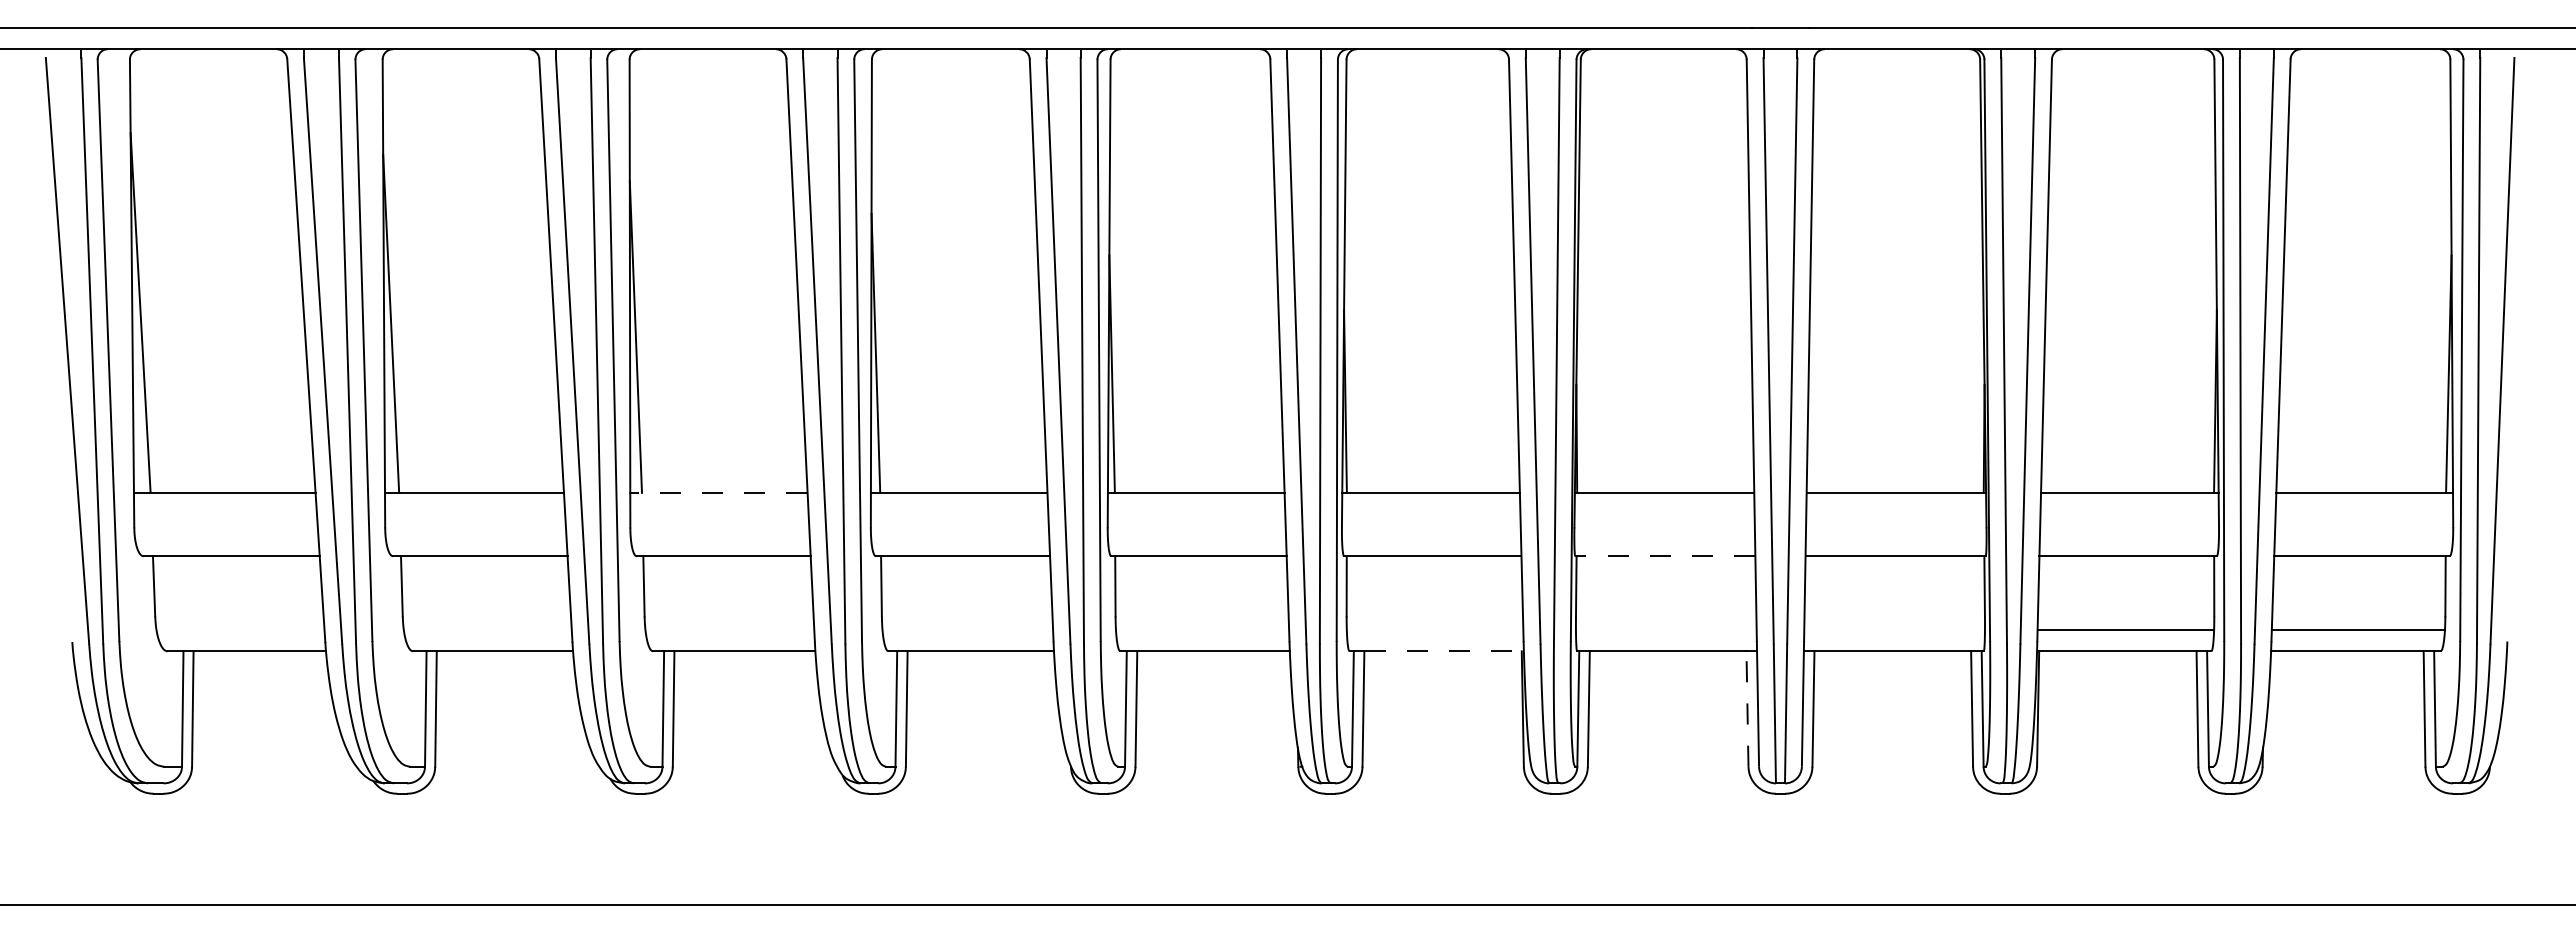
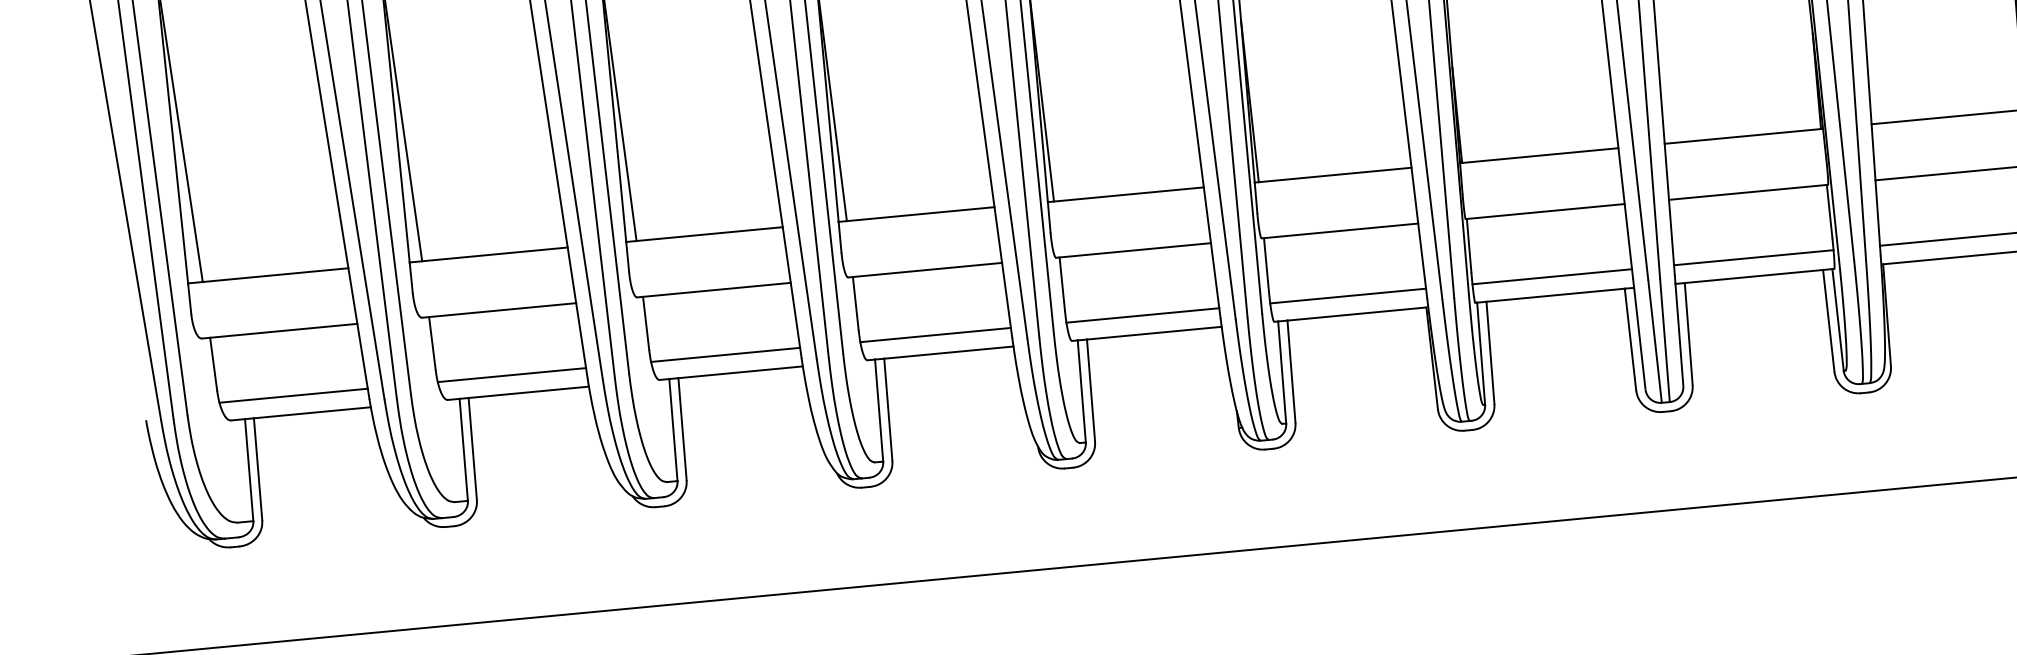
line: (718, 492) -> (704, 234), dashed -> solid
line: (1664, 556) -> (1544, 211), dashed -> solid
line: (240, 630) -> (293, 395), added
line: (487, 630) -> (511, 375), added
line: (729, 630) -> (725, 355), added
line: (967, 630) -> (935, 335), added
line: (1202, 630) -> (1142, 315), added
line: (1434, 630) -> (1347, 296), added
line: (1665, 630) -> (1551, 277), added
line: (1894, 630) -> (1753, 257), added
line: (1443, 651) -> (1357, 314), dashed -> solid
line: (1747, 709) -> (1630, 339), dashed -> solid

